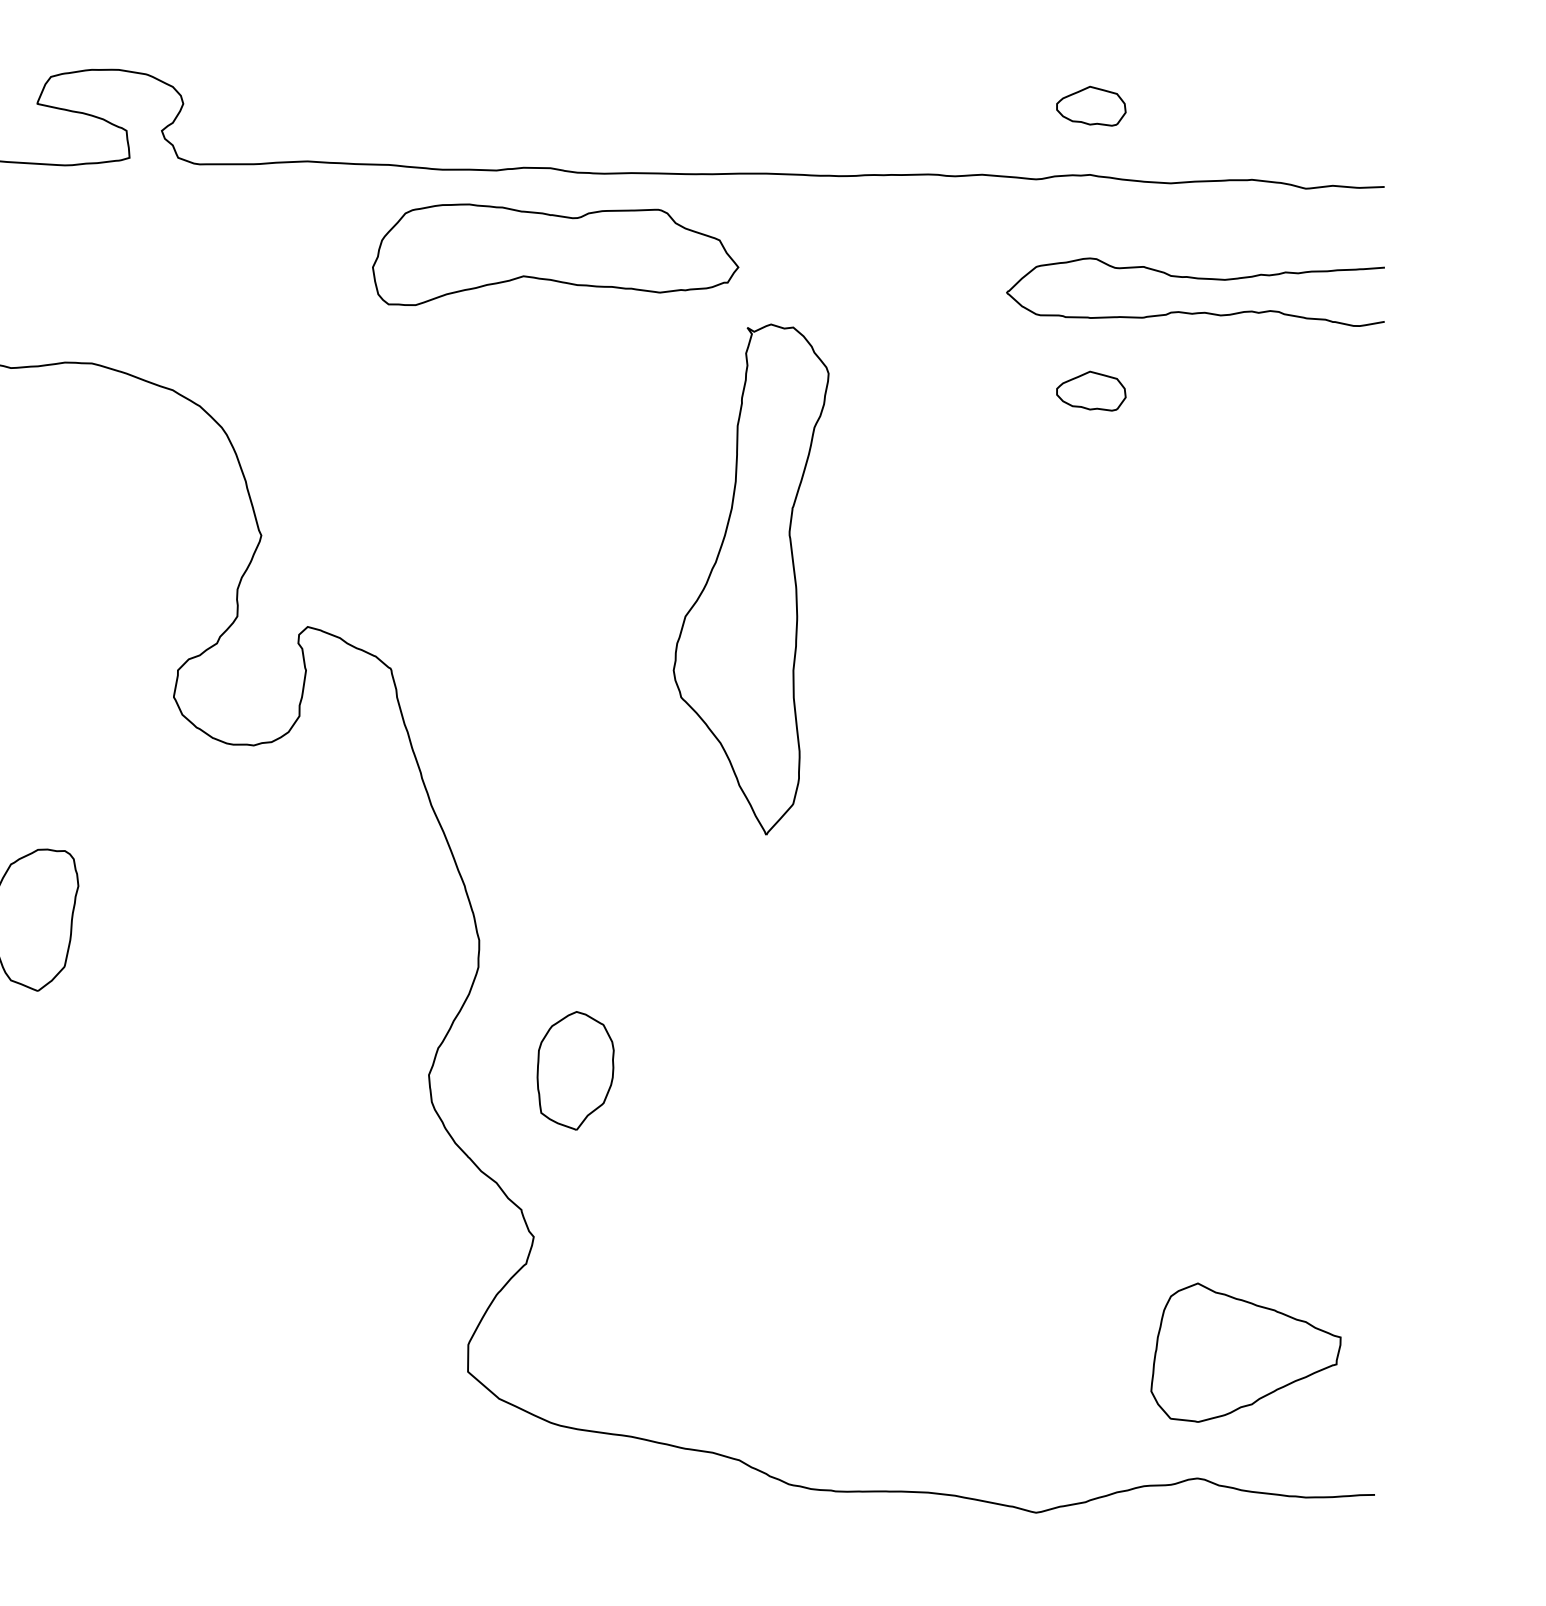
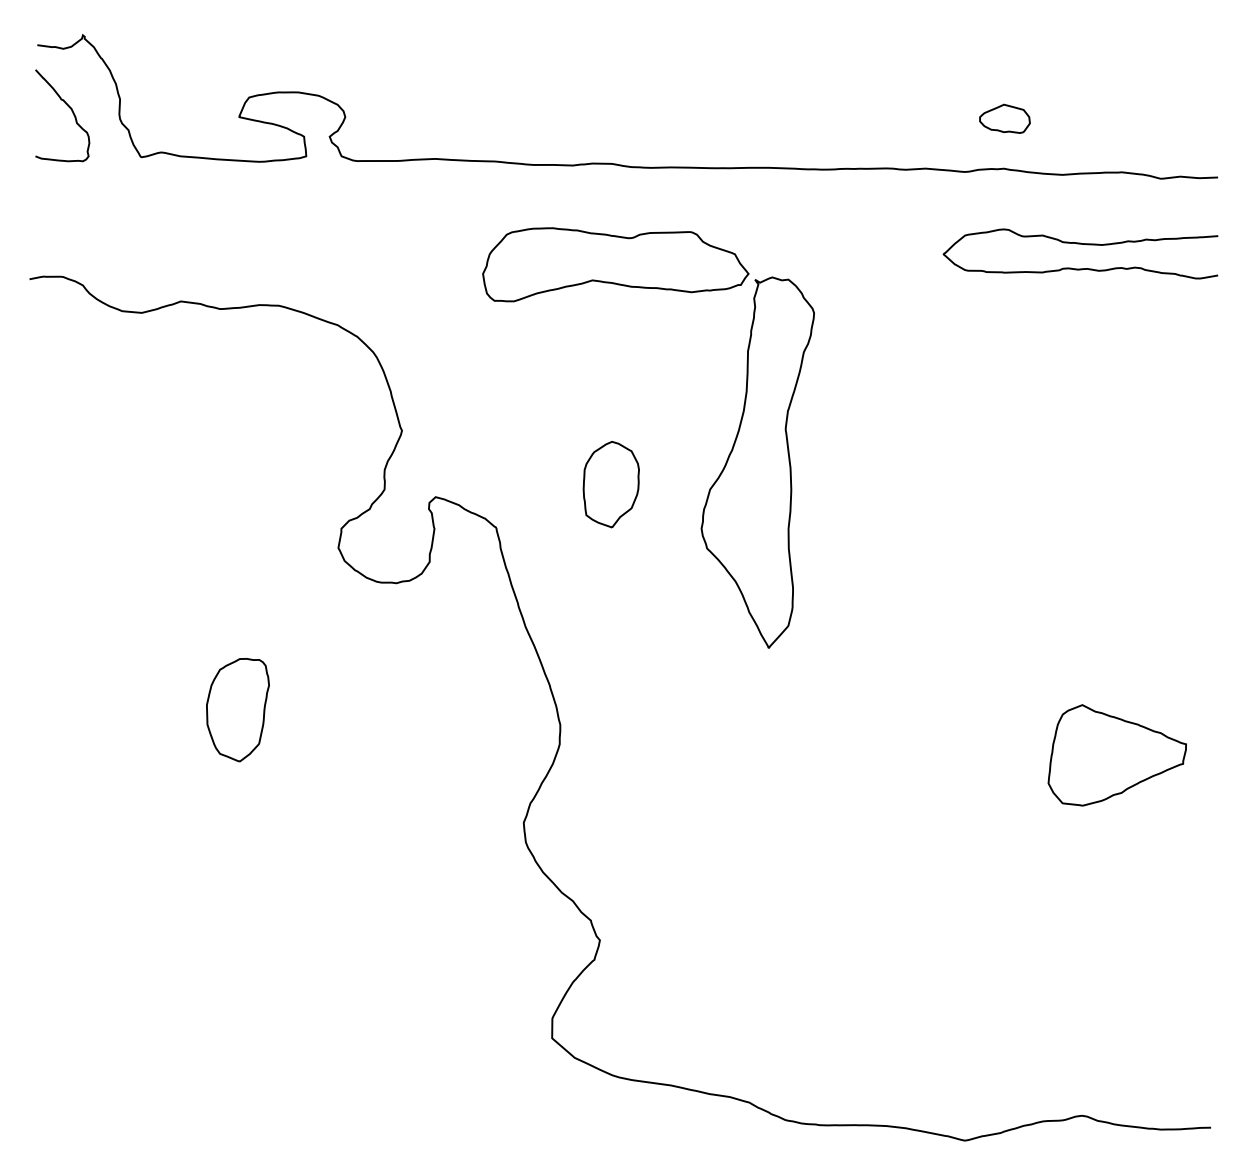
part: (555, 254) -> (615, 264), moved
part: (1090, 390) -> (1004, 325), removed
part: (574, 1070) -> (610, 484), moved
part: (1244, 1352) -> (1116, 755), moved

